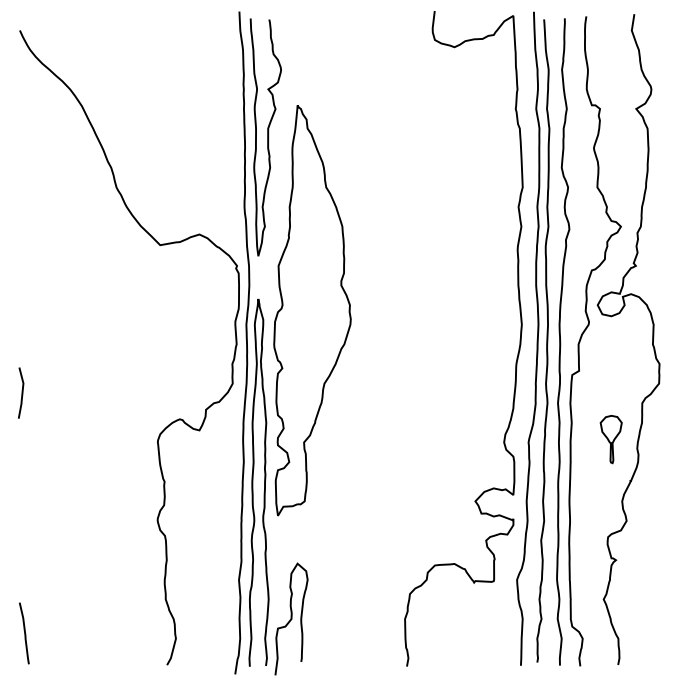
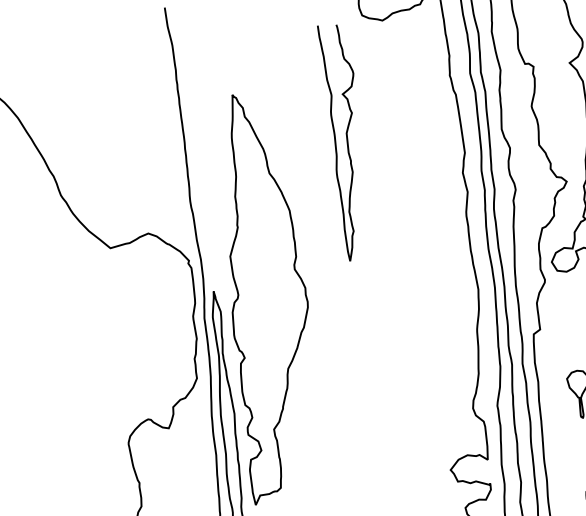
curve: (267, 137) -> (346, 142), moved

